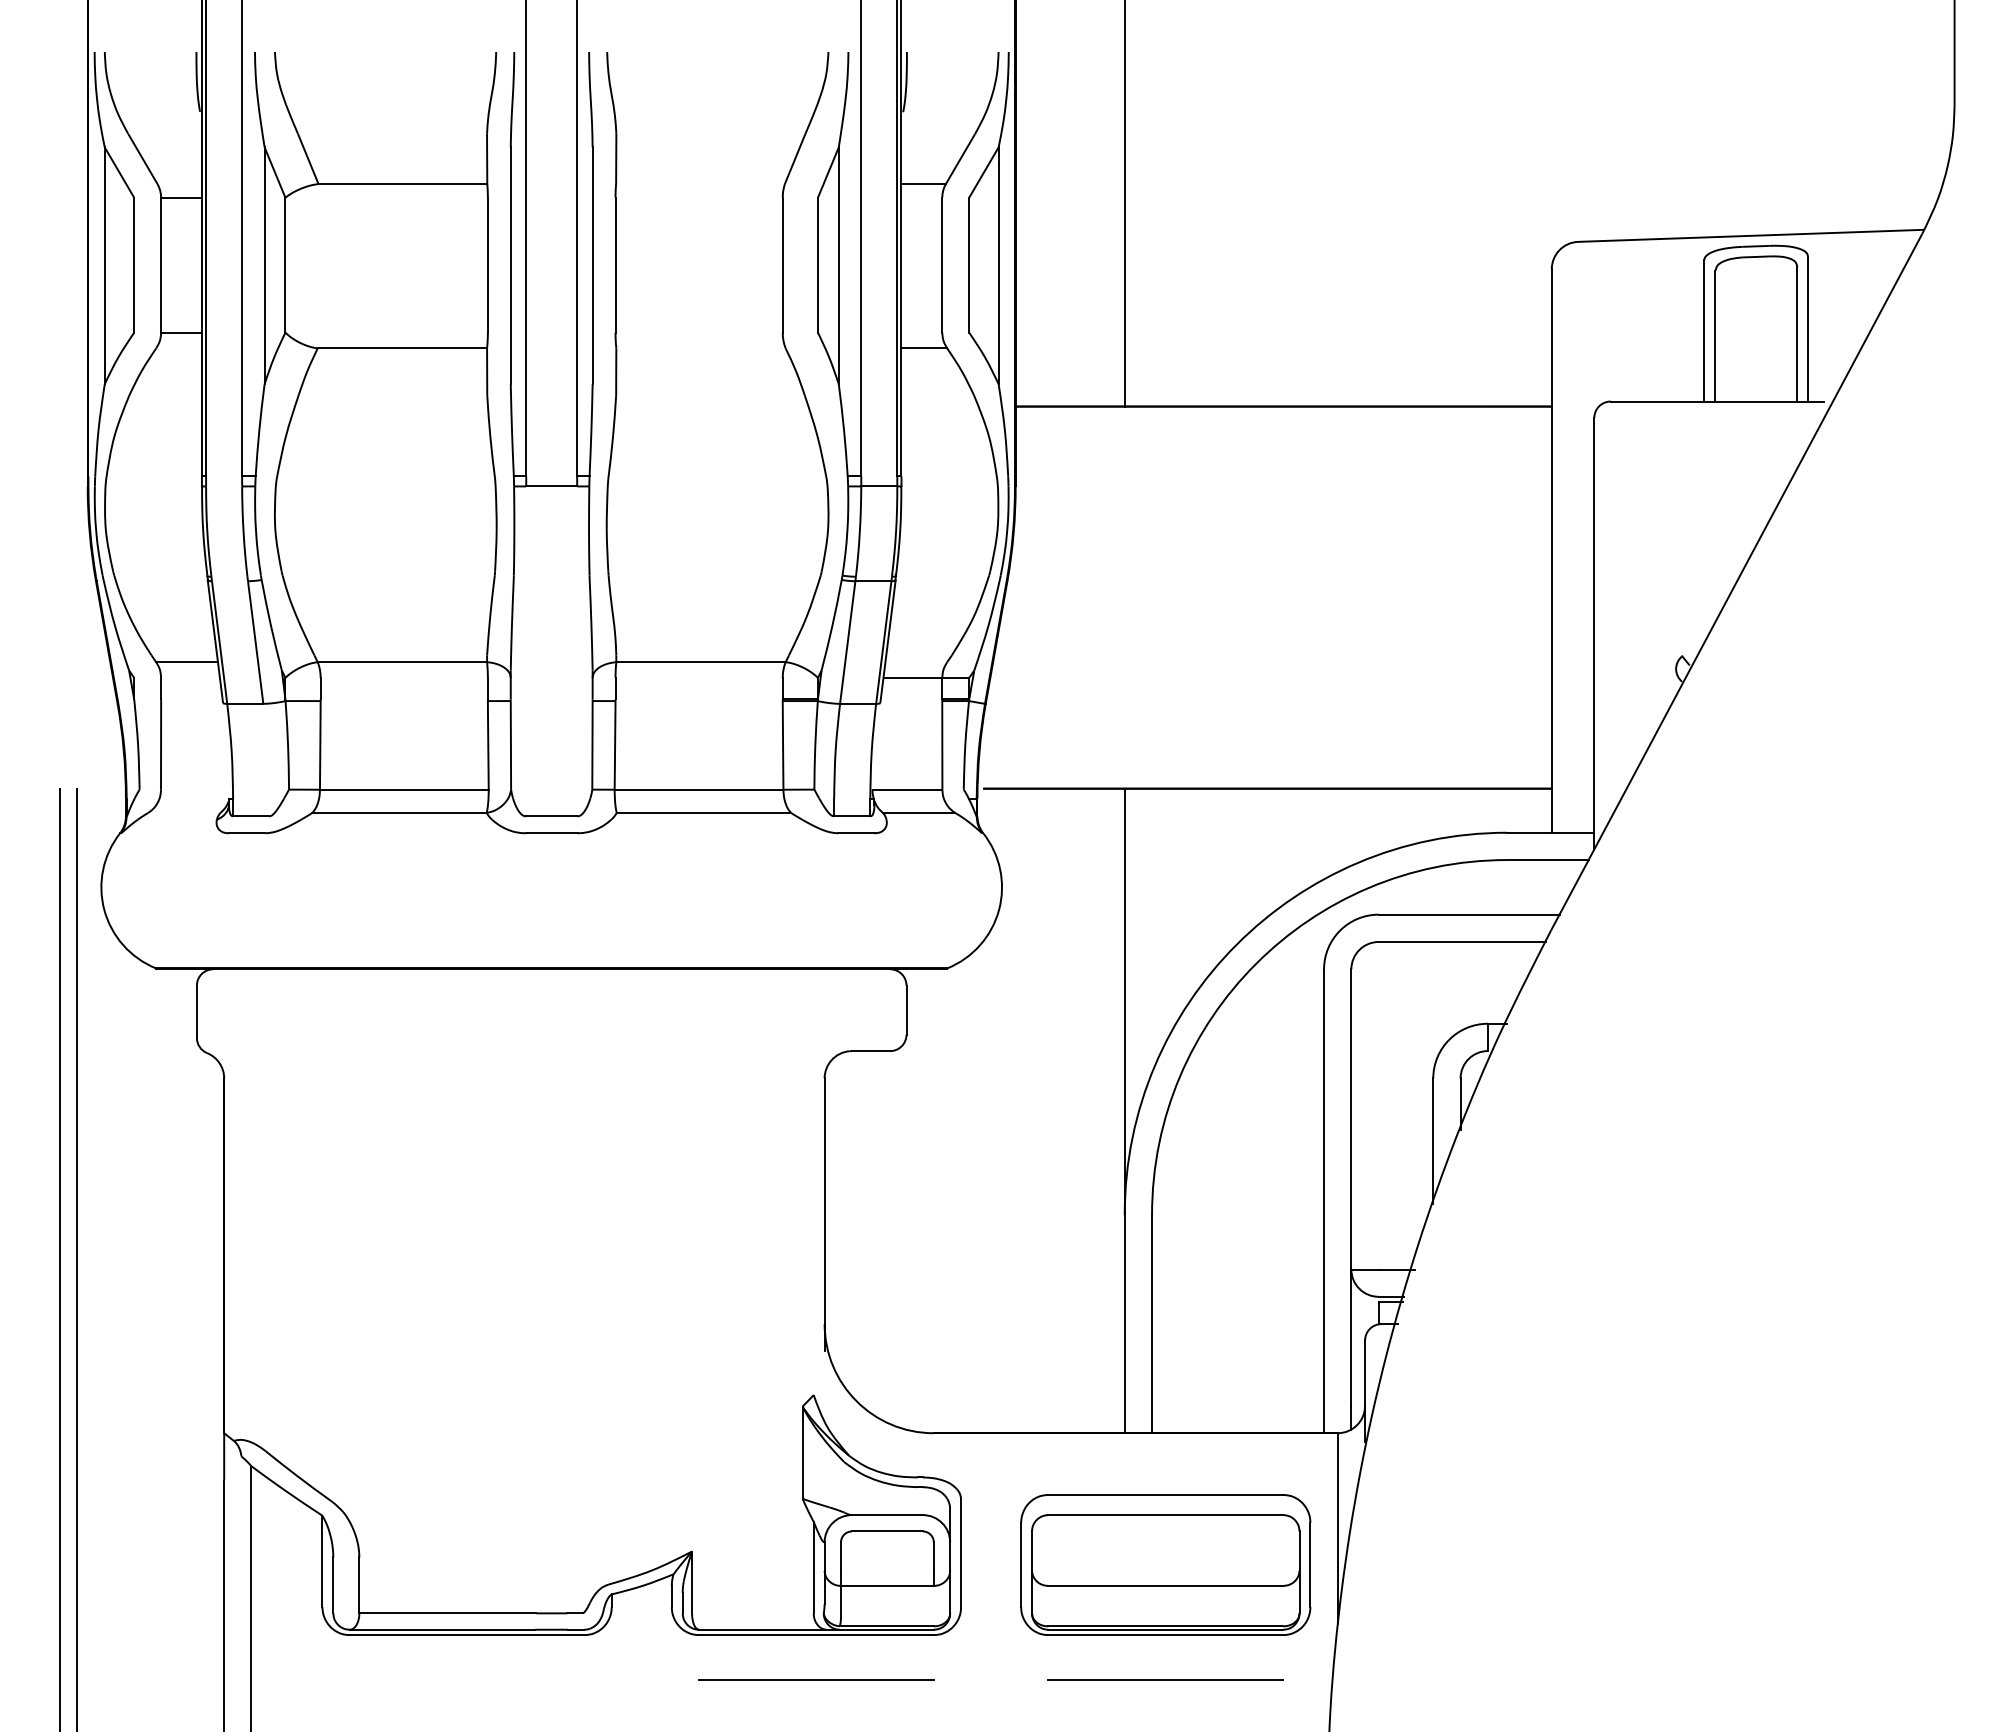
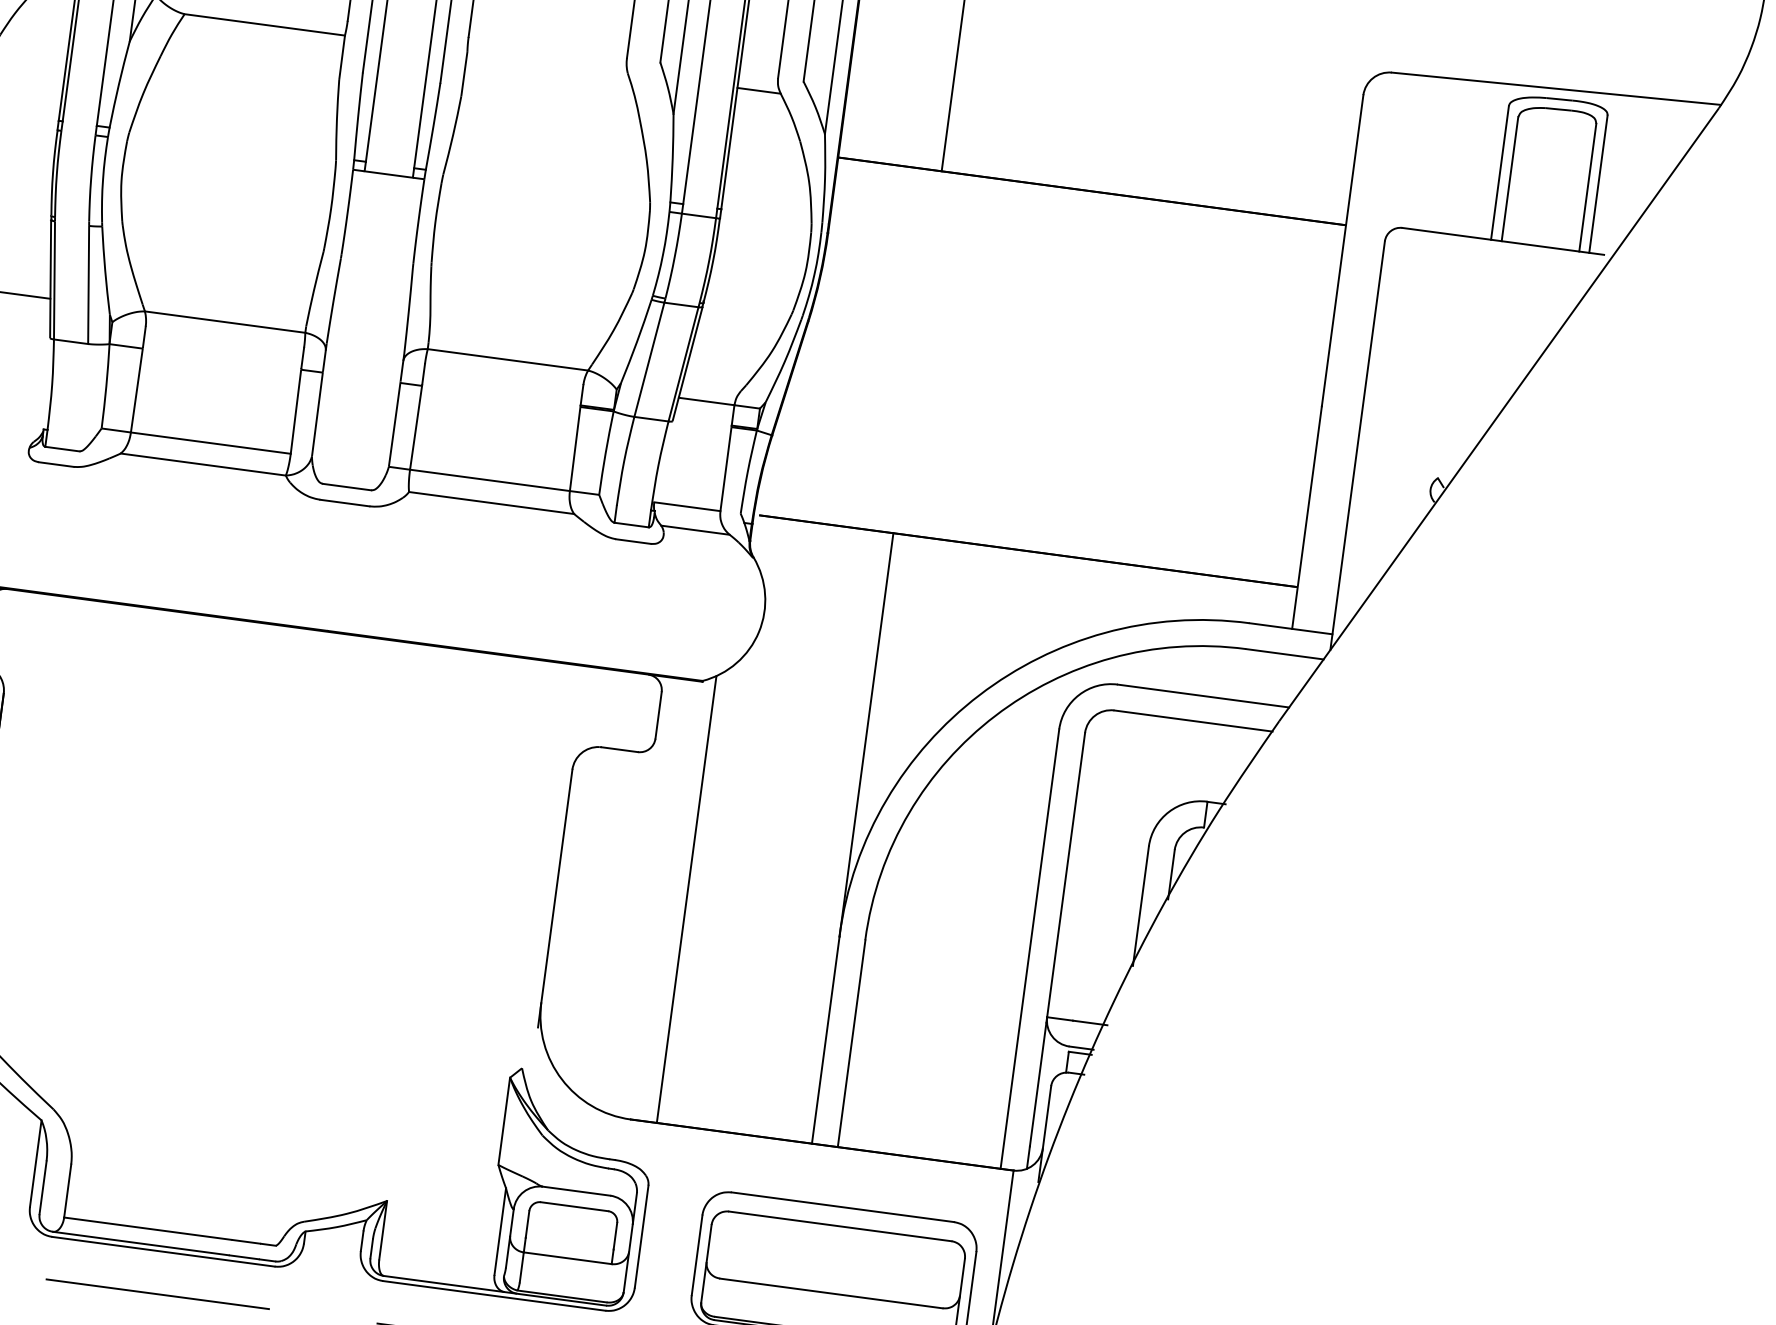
line: (961, 1197) -> (687, 899), added
line: (466, 1679) -> (157, 1293), added

